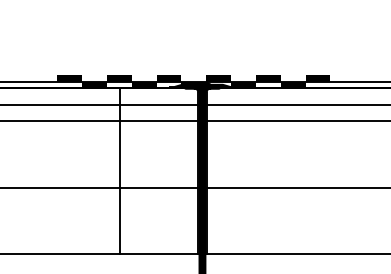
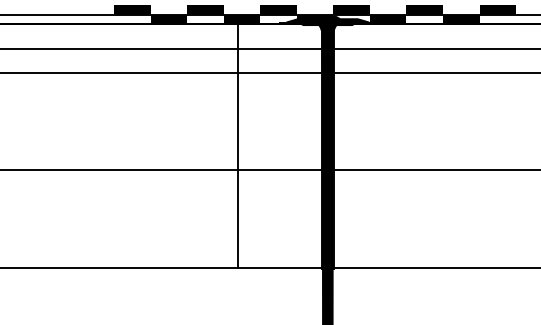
line: (119, 170) -> (238, 145), moved

